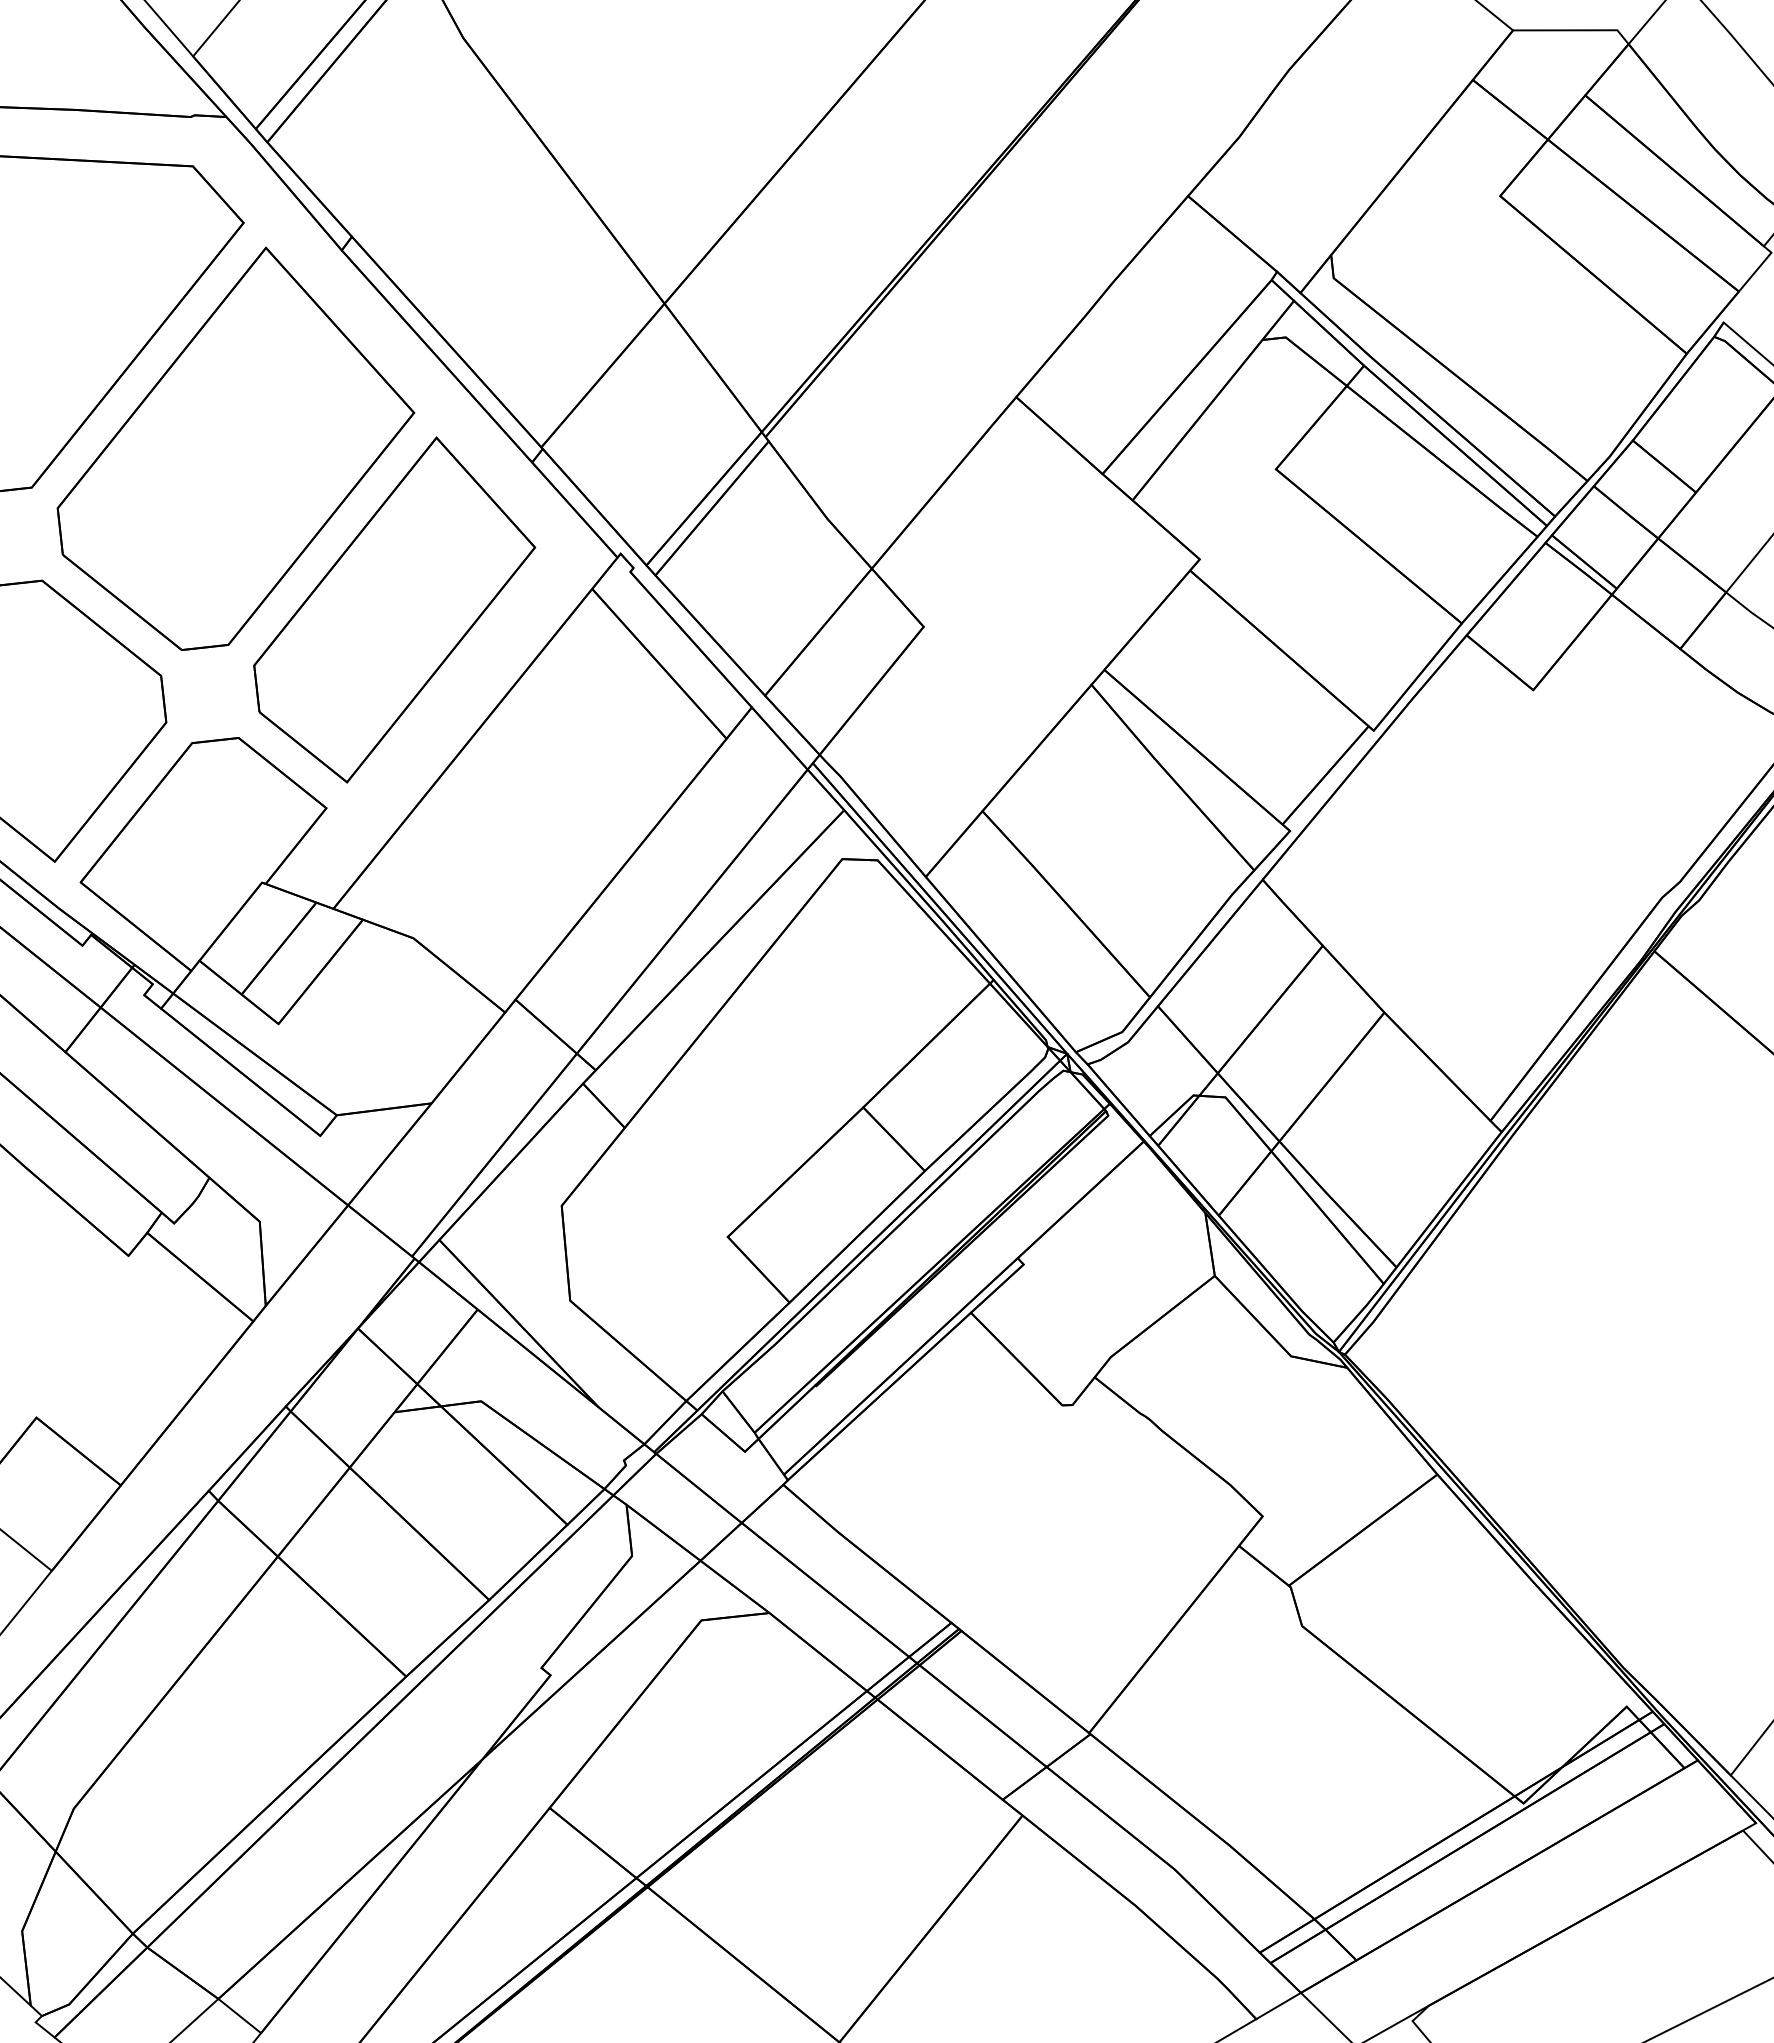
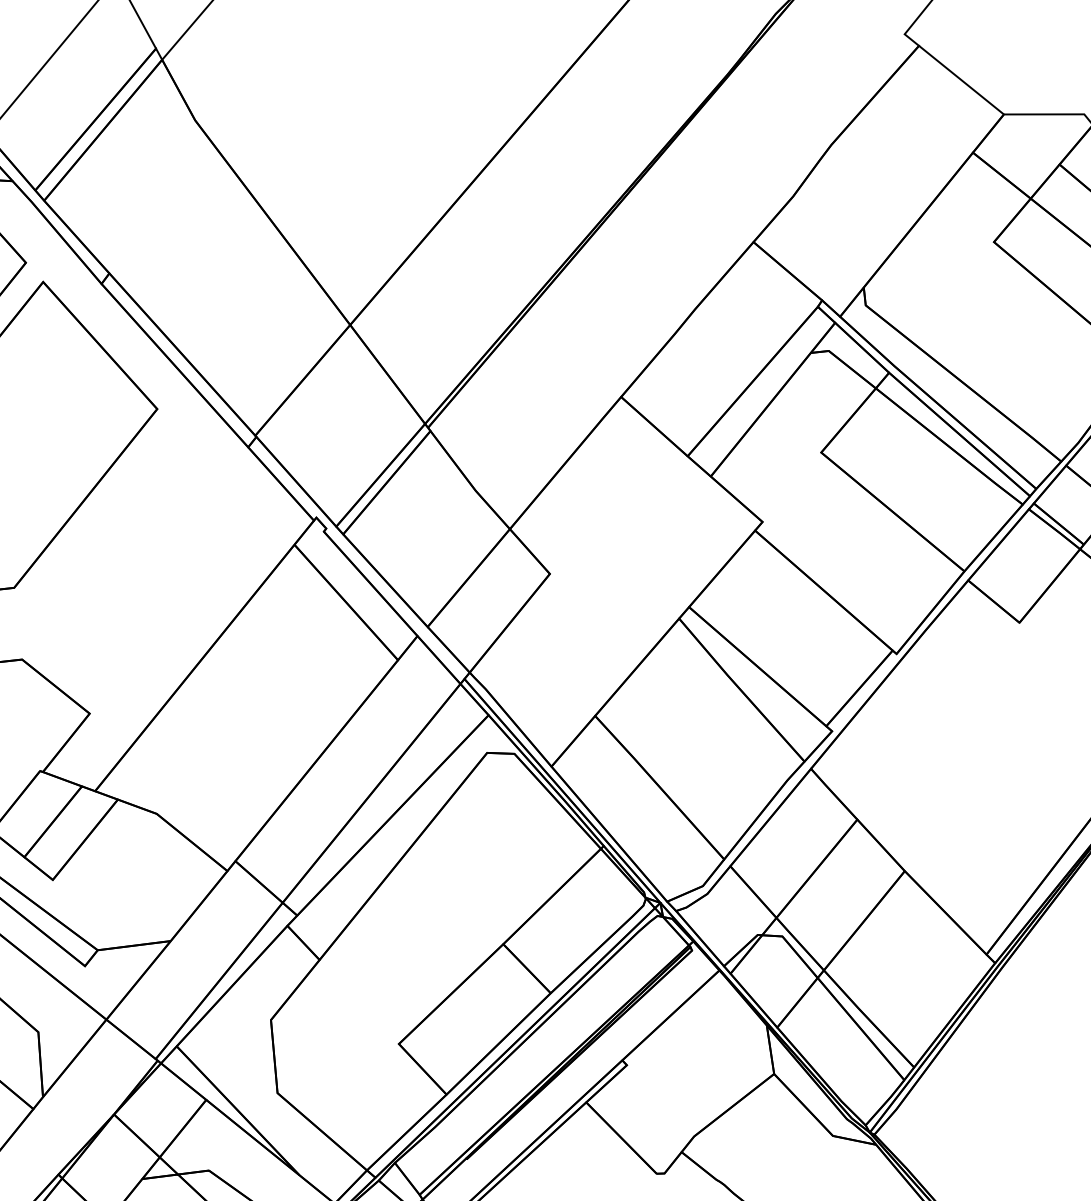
part: (394, 609) -> (142, 560), removed

